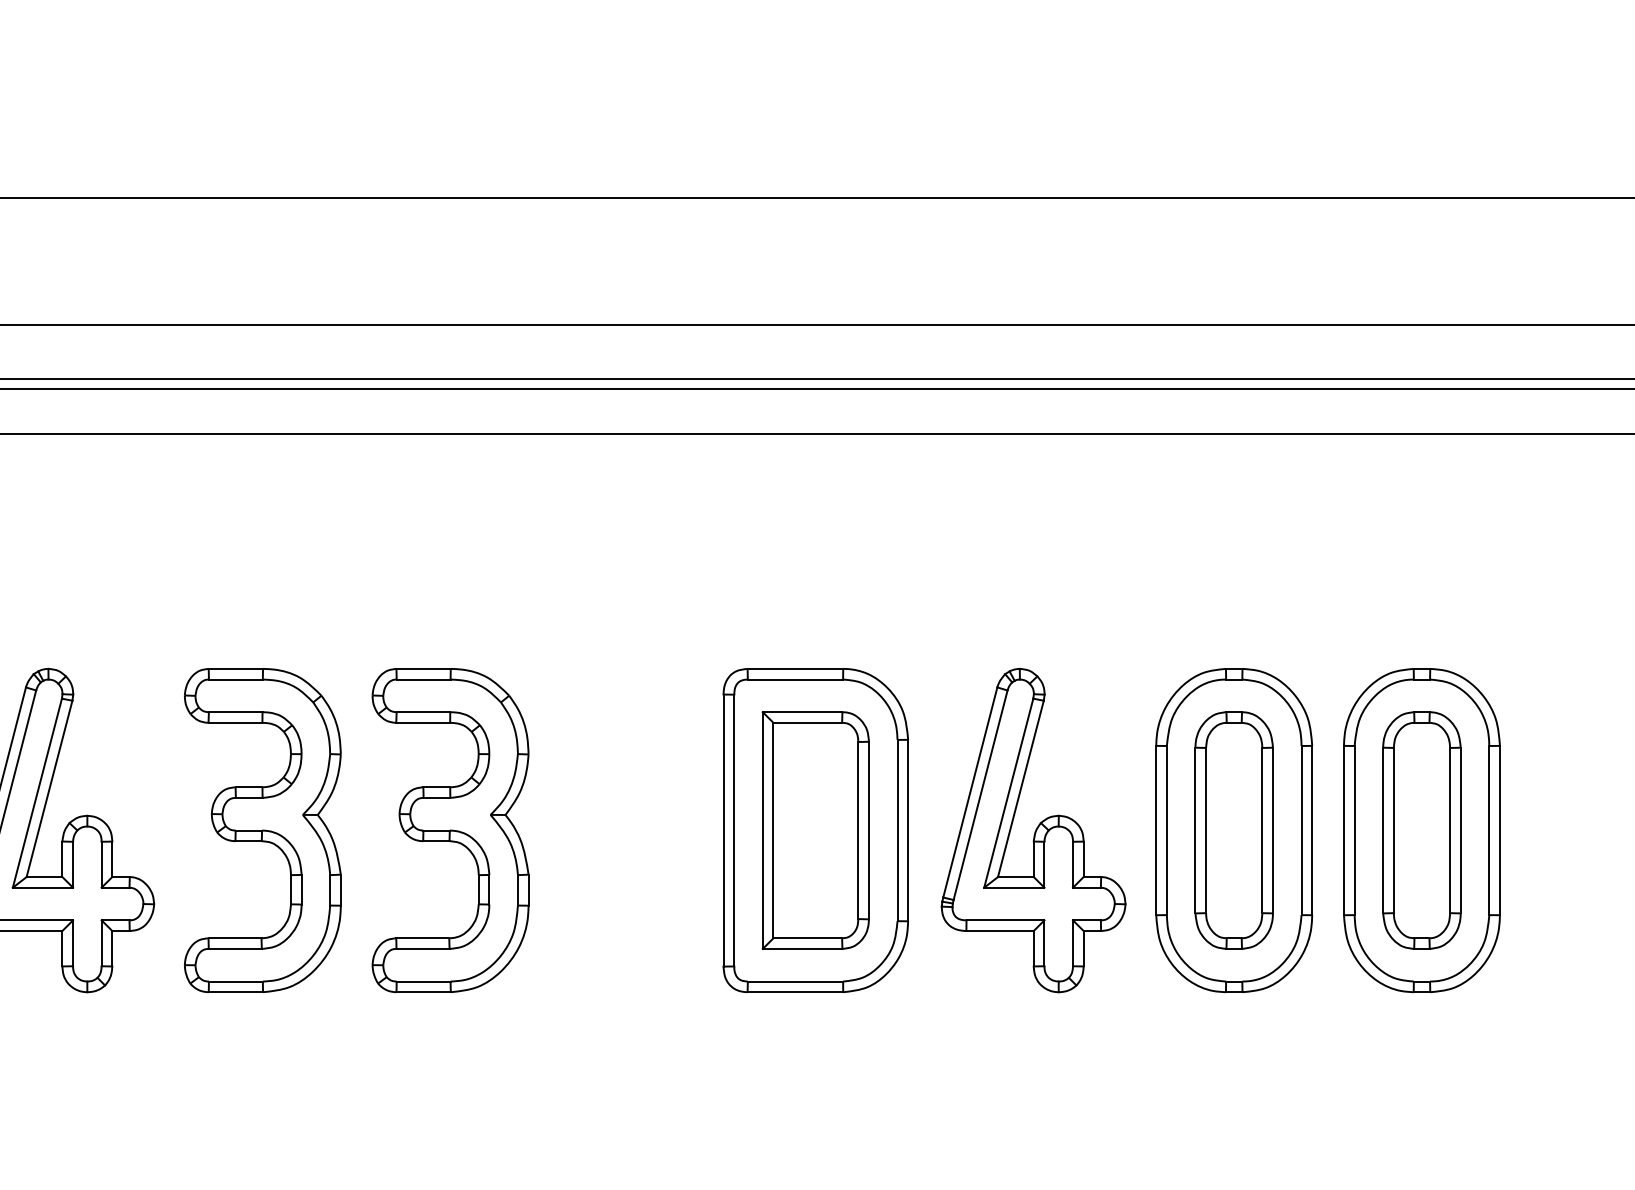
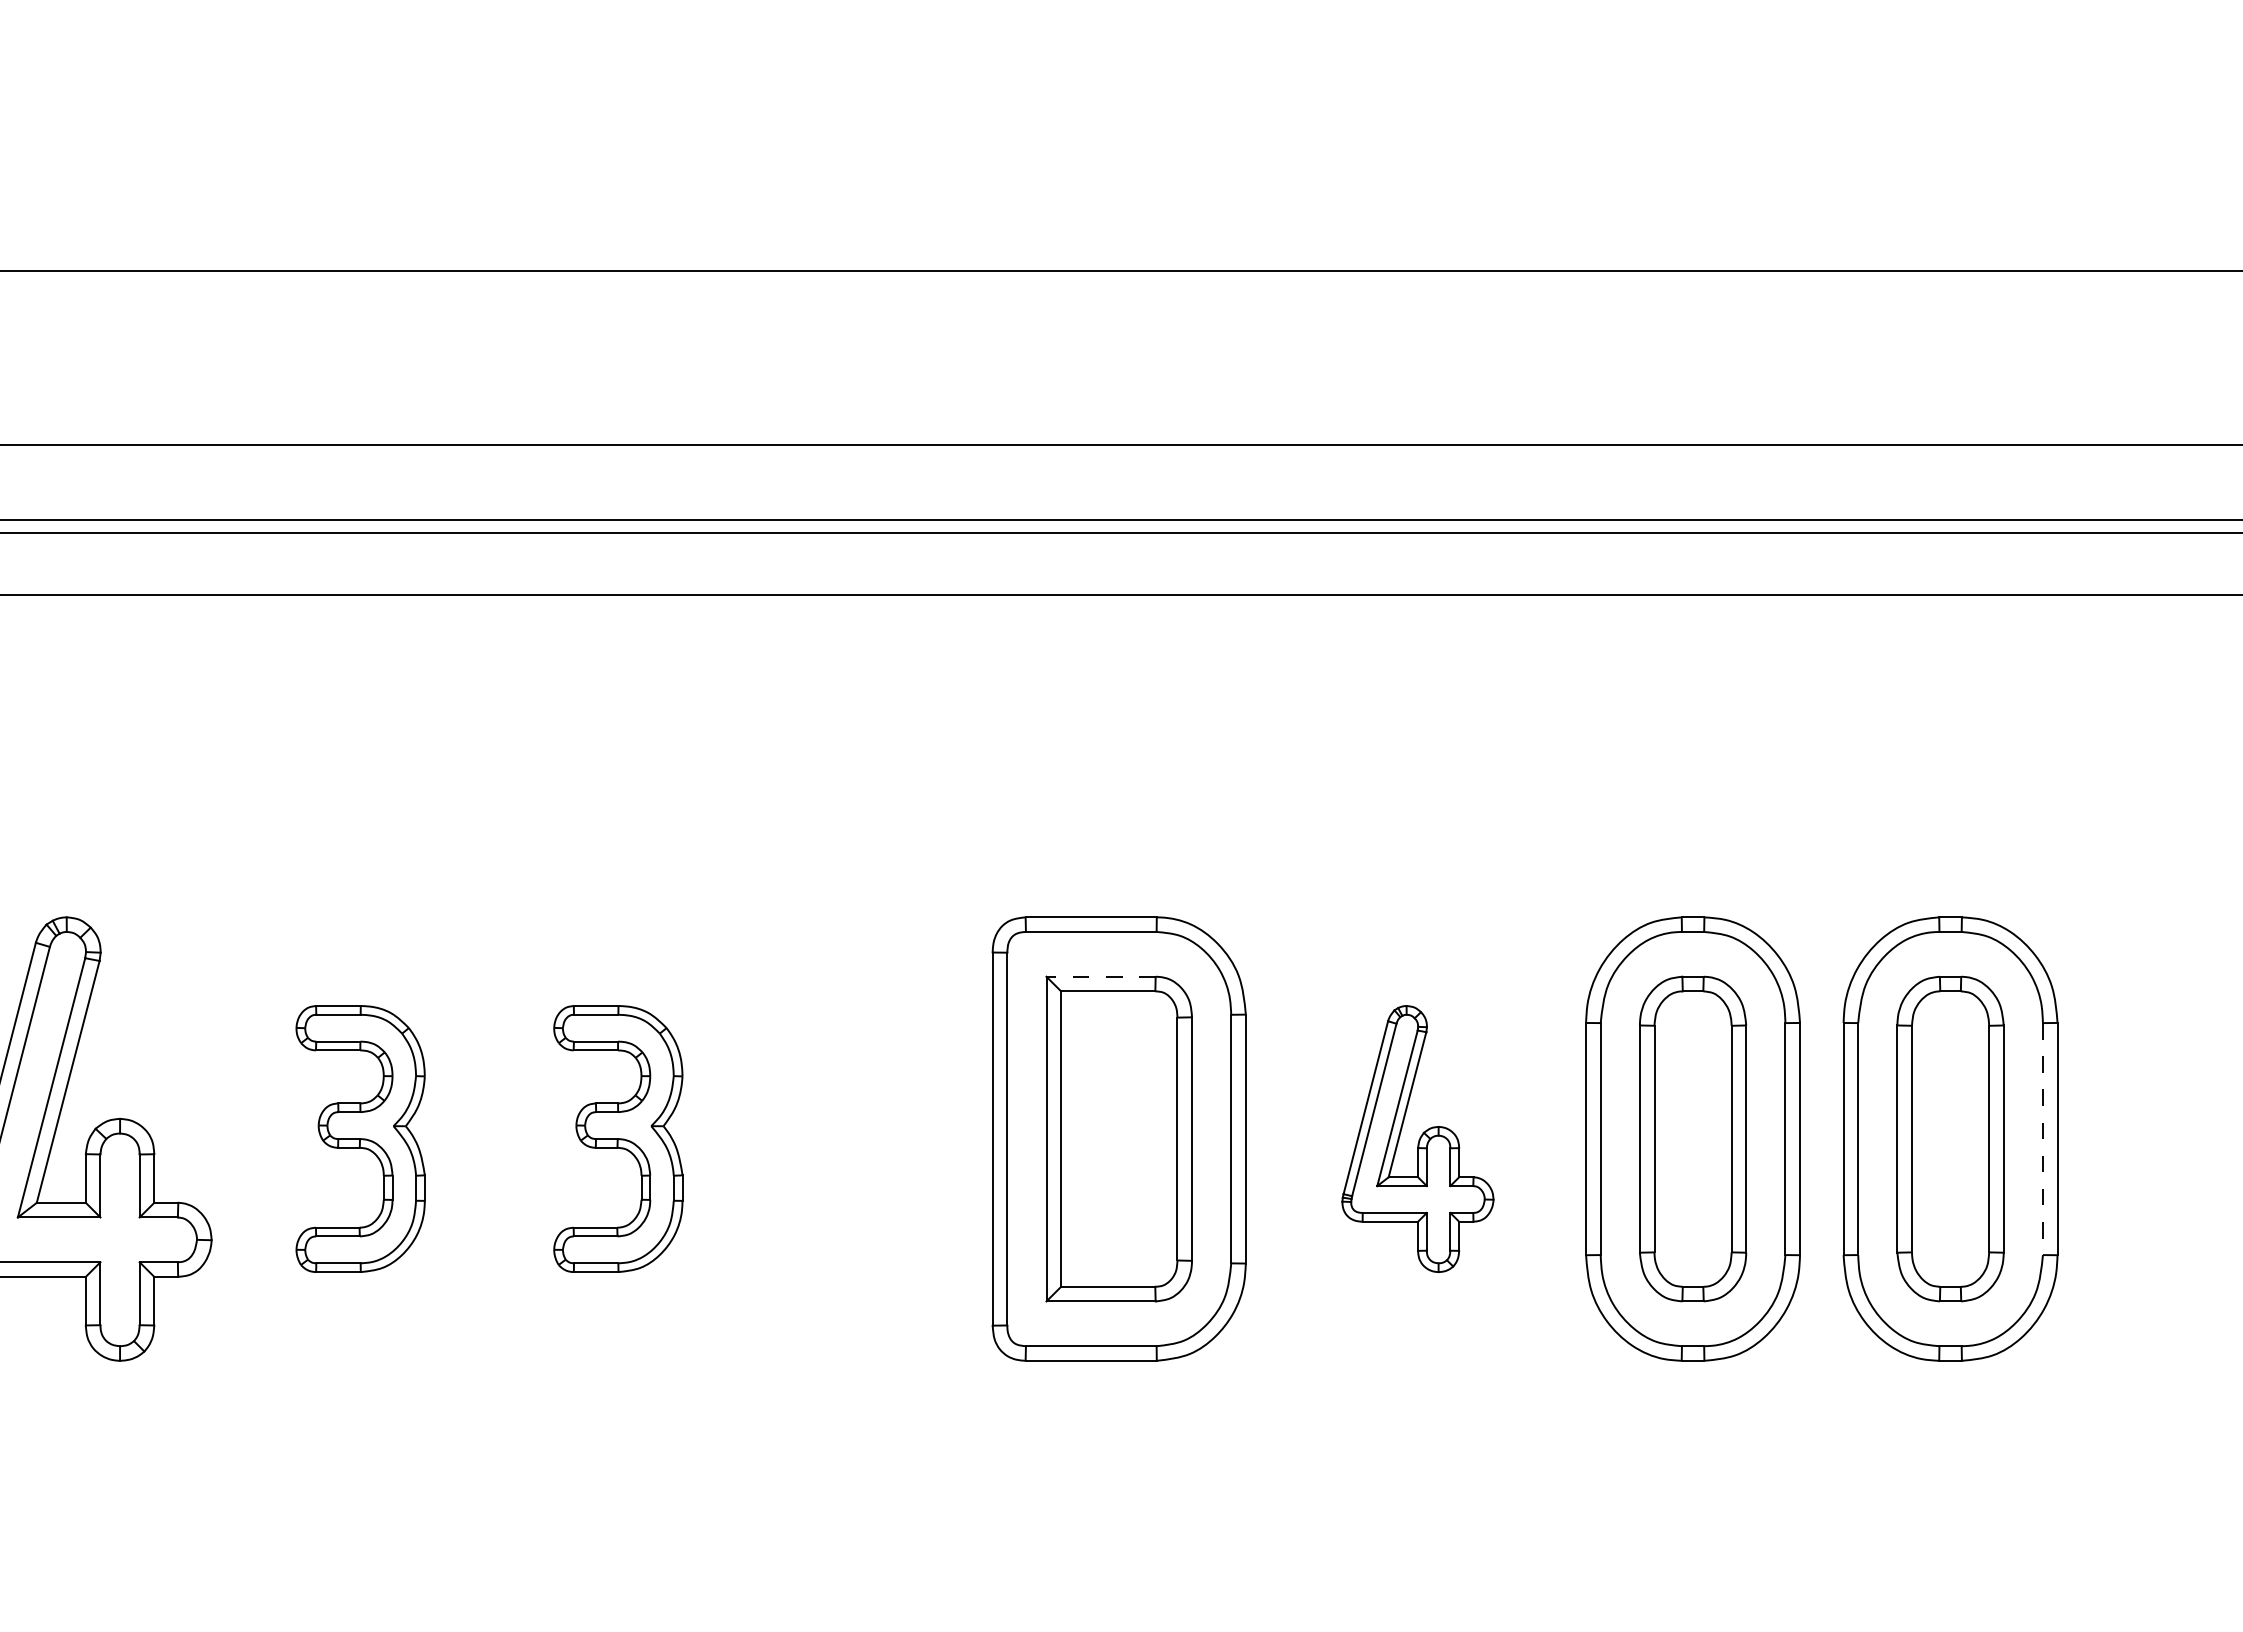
line: (802, 712) -> (1101, 976), solid -> dashed
part: (262, 830) -> (360, 1138), size x0.6
part: (450, 830) -> (618, 1138), size x0.6
part: (1033, 830) -> (1417, 1138), size x0.6
line: (1489, 830) -> (2042, 1139), solid -> dashed

